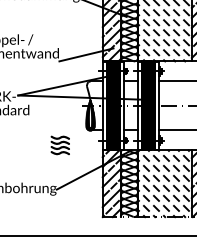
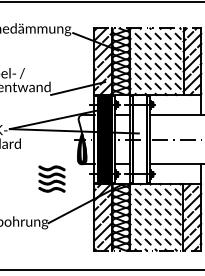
fill: (147, 105) -> (139, 139), removed
part: (59, 144) -> (51, 178), size x1.4

